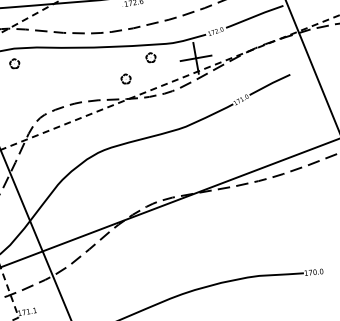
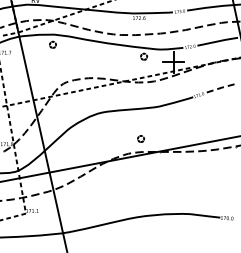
part: (126, 78) -> (141, 138), moved
line: (269, 84) -> (219, 88), solid -> dashed

